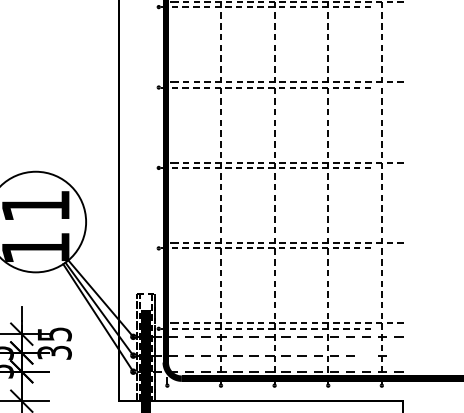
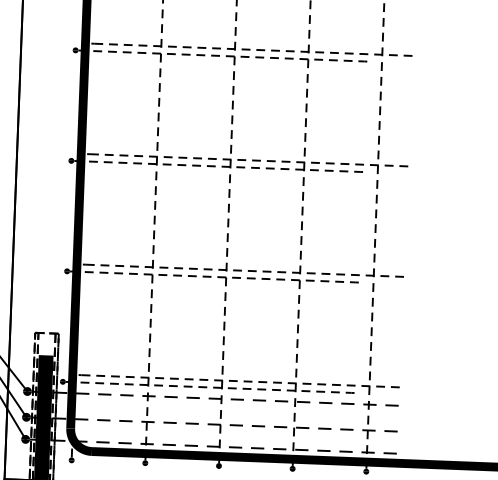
line: (366, 355) -> (346, 429), added
line: (398, 355) -> (390, 431), added

